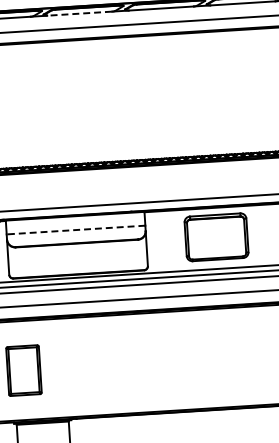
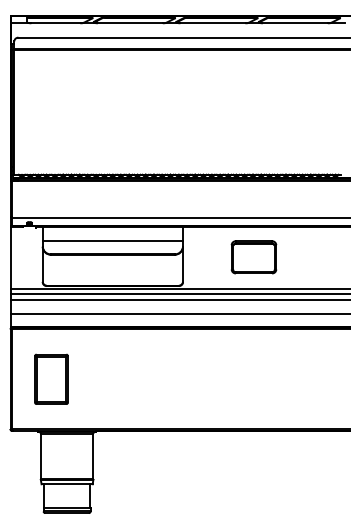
line: (78, 13) -> (129, 23), dashed -> solid
line: (75, 230) -> (112, 241), dashed -> solid
part: (216, 237) -> (253, 257), size x0.71

